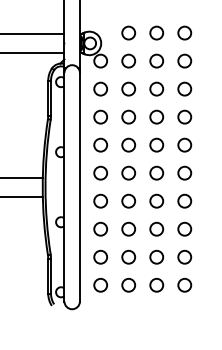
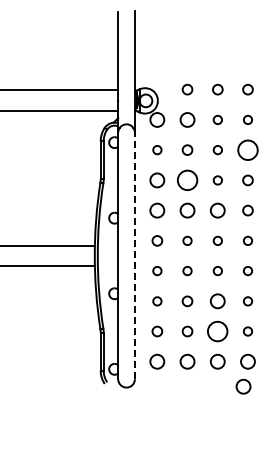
circle: (128, 32) -> (187, 89), size x0.7
circle: (156, 32) -> (217, 89), size x0.7
circle: (184, 32) -> (247, 89), size x0.7
circle: (156, 60) -> (217, 119), size x0.6
circle: (184, 60) -> (247, 119), size x0.6
circle: (100, 88) -> (157, 149), size x0.6
circle: (128, 88) -> (187, 149), size x0.7
circle: (156, 88) -> (217, 149), size x0.6
circle: (184, 88) -> (247, 149), size x1.4
circle: (128, 117) -> (187, 180), size x1.4
circle: (156, 117) -> (217, 180), size x0.6
circle: (184, 117) -> (247, 180), size x0.7
circle: (184, 145) -> (247, 210), size x0.7
circle: (100, 172) -> (157, 240), size x0.7
circle: (128, 172) -> (187, 240), size x0.6
circle: (156, 172) -> (217, 240), size x0.6
circle: (184, 172) -> (247, 240), size x0.6
line: (79, 186) -> (134, 255), solid -> dashed
circle: (100, 200) -> (157, 270), size x0.6
circle: (128, 200) -> (187, 270), size x0.6
circle: (156, 200) -> (217, 270), size x0.6
circle: (184, 200) -> (247, 270), size x0.6
circle: (100, 229) -> (157, 301), size x0.6
circle: (128, 229) -> (187, 301), size x0.7
circle: (184, 229) -> (247, 301), size x0.6
circle: (100, 257) -> (157, 331), size x0.7
circle: (128, 257) -> (187, 331), size x0.7
circle: (156, 257) -> (217, 331), size x1.4
circle: (184, 257) -> (247, 331), size x0.6
circle: (180, 308) -> (243, 386), added

